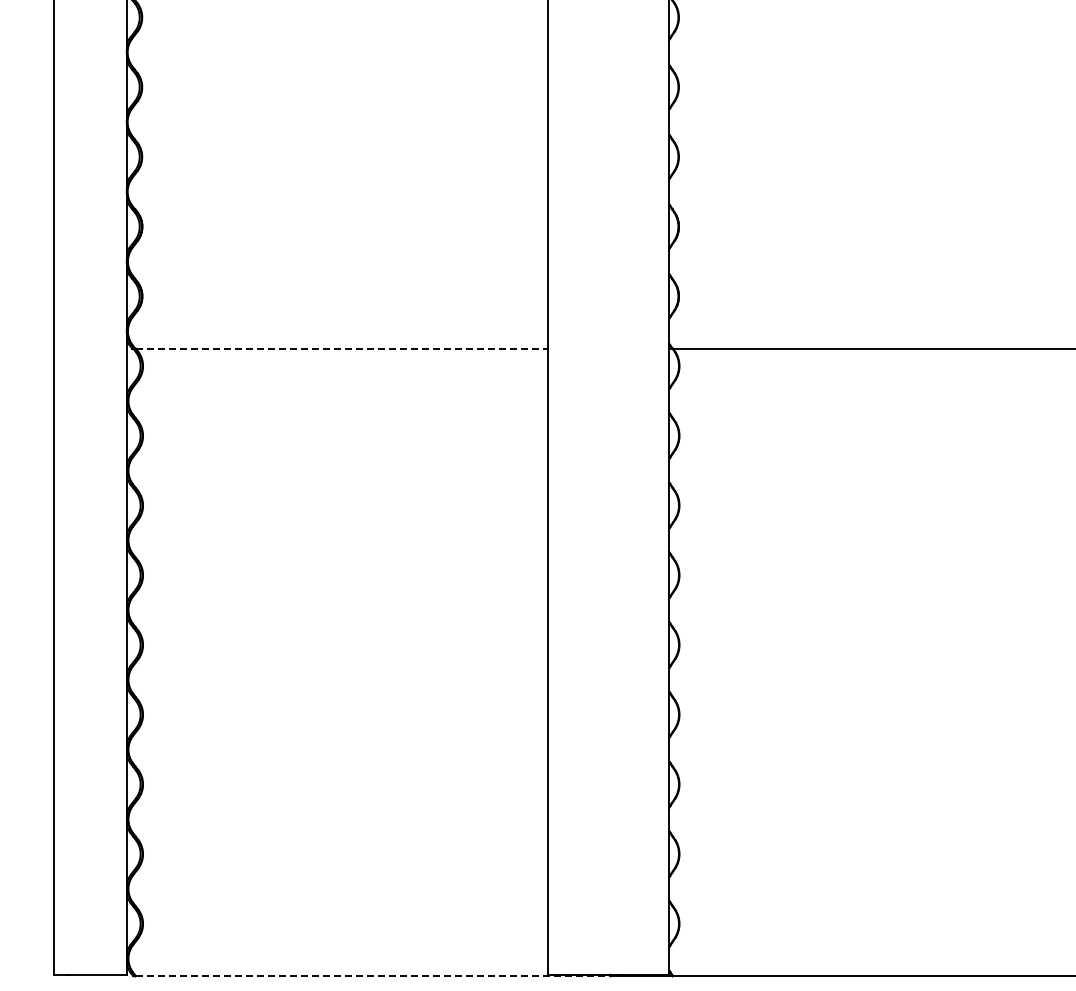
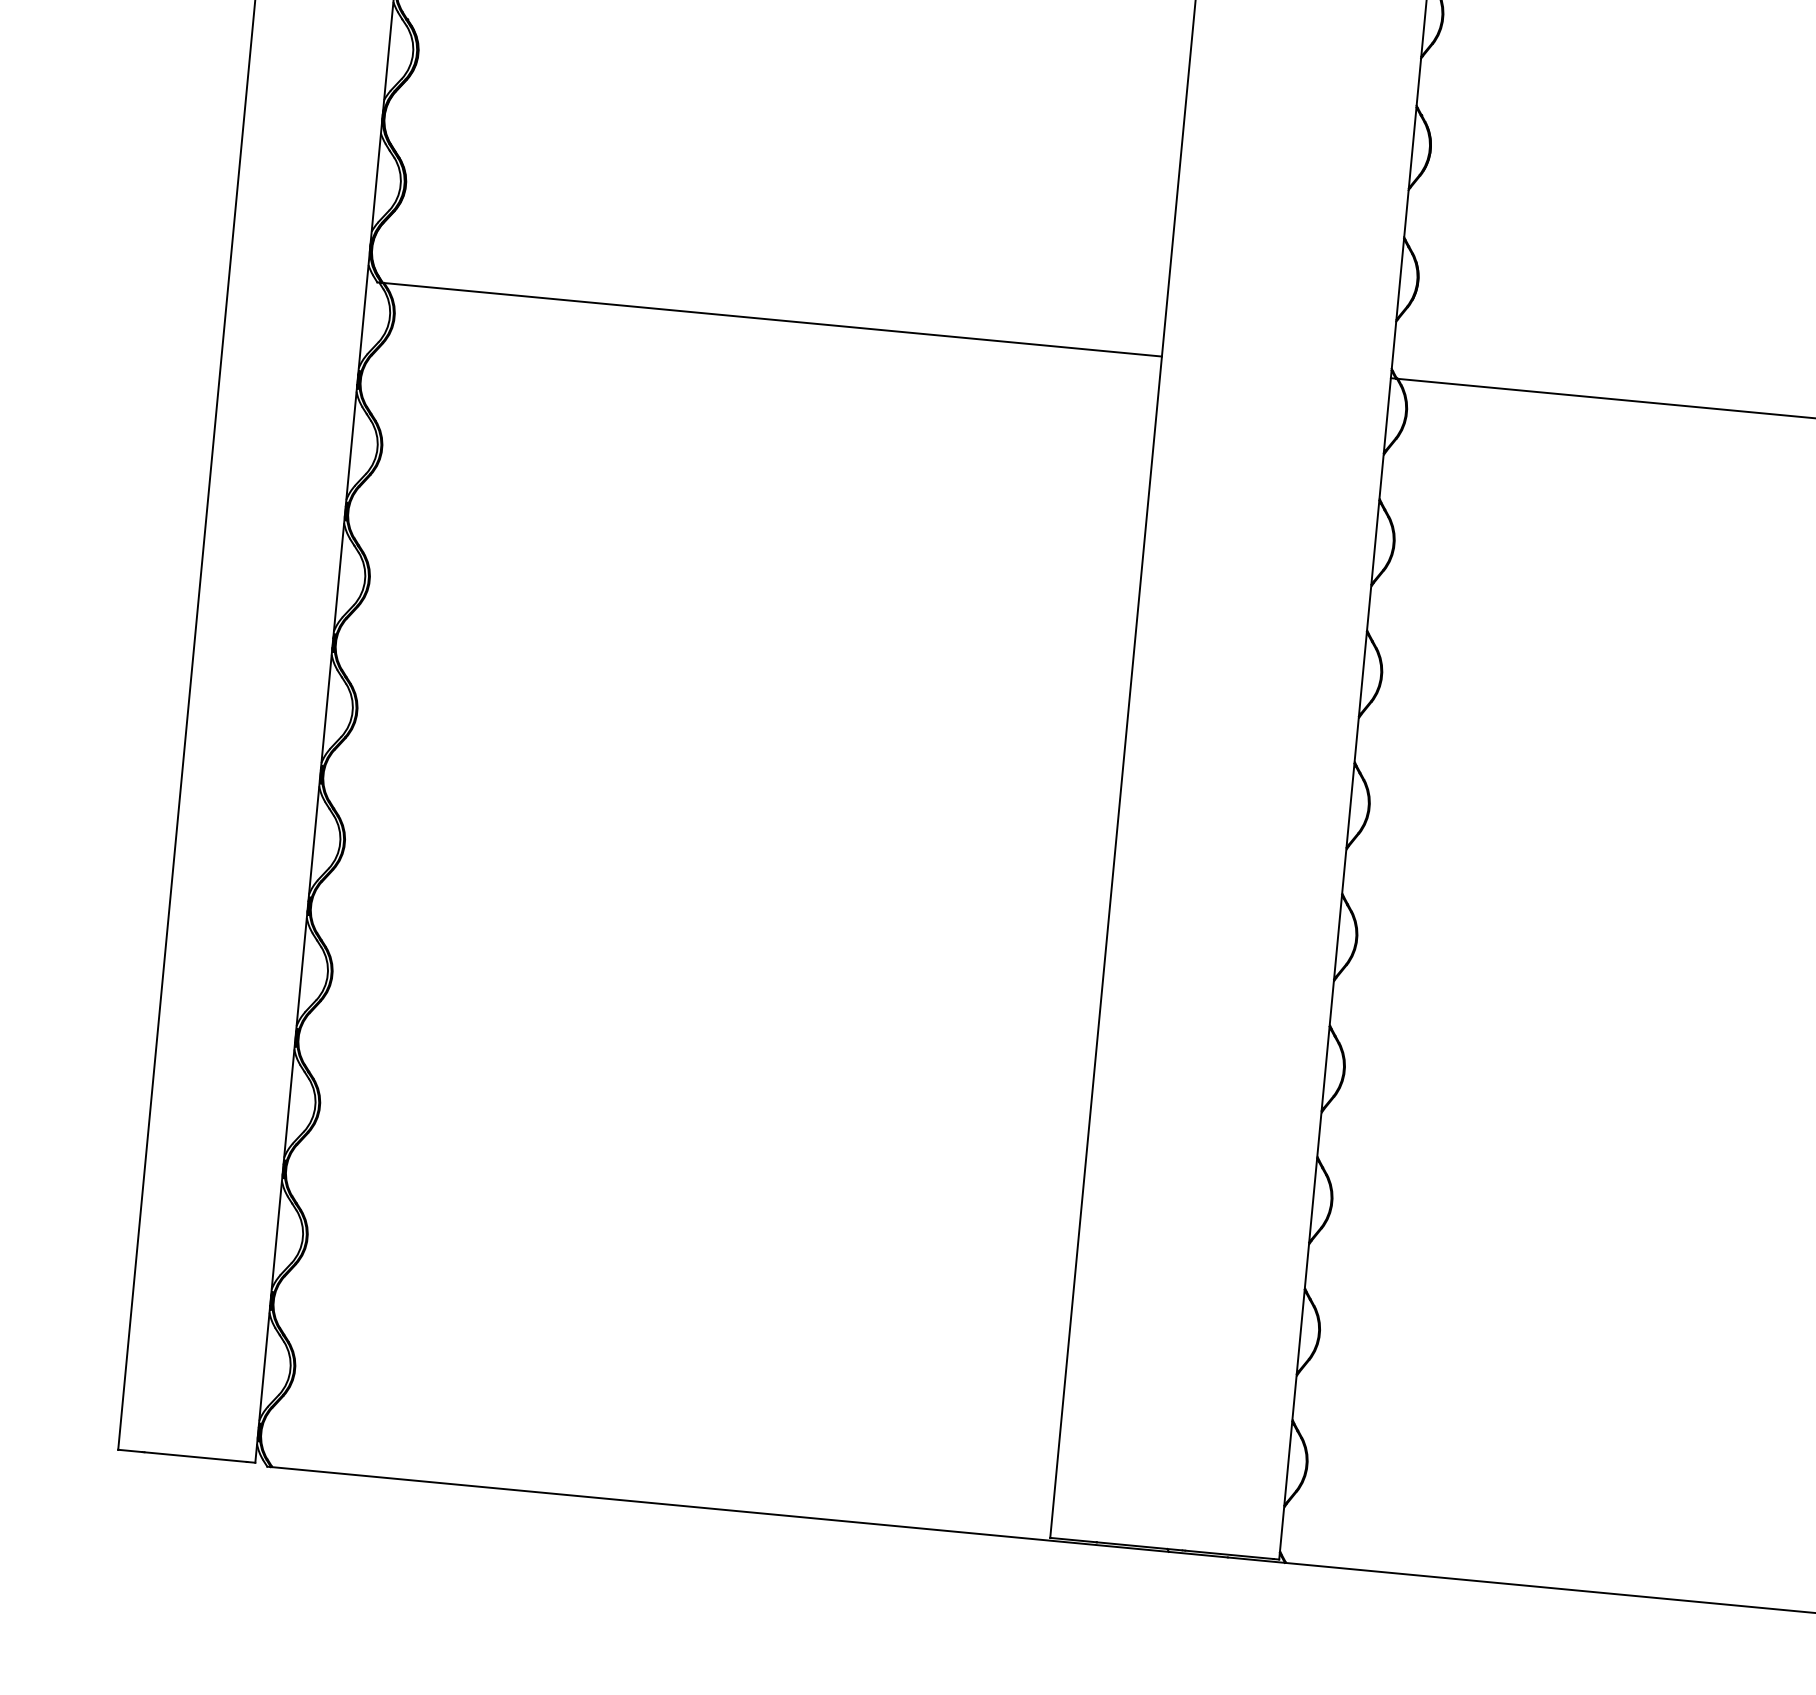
line: (342, 348) -> (774, 319), dashed -> solid
line: (373, 976) -> (720, 1510), dashed -> solid

